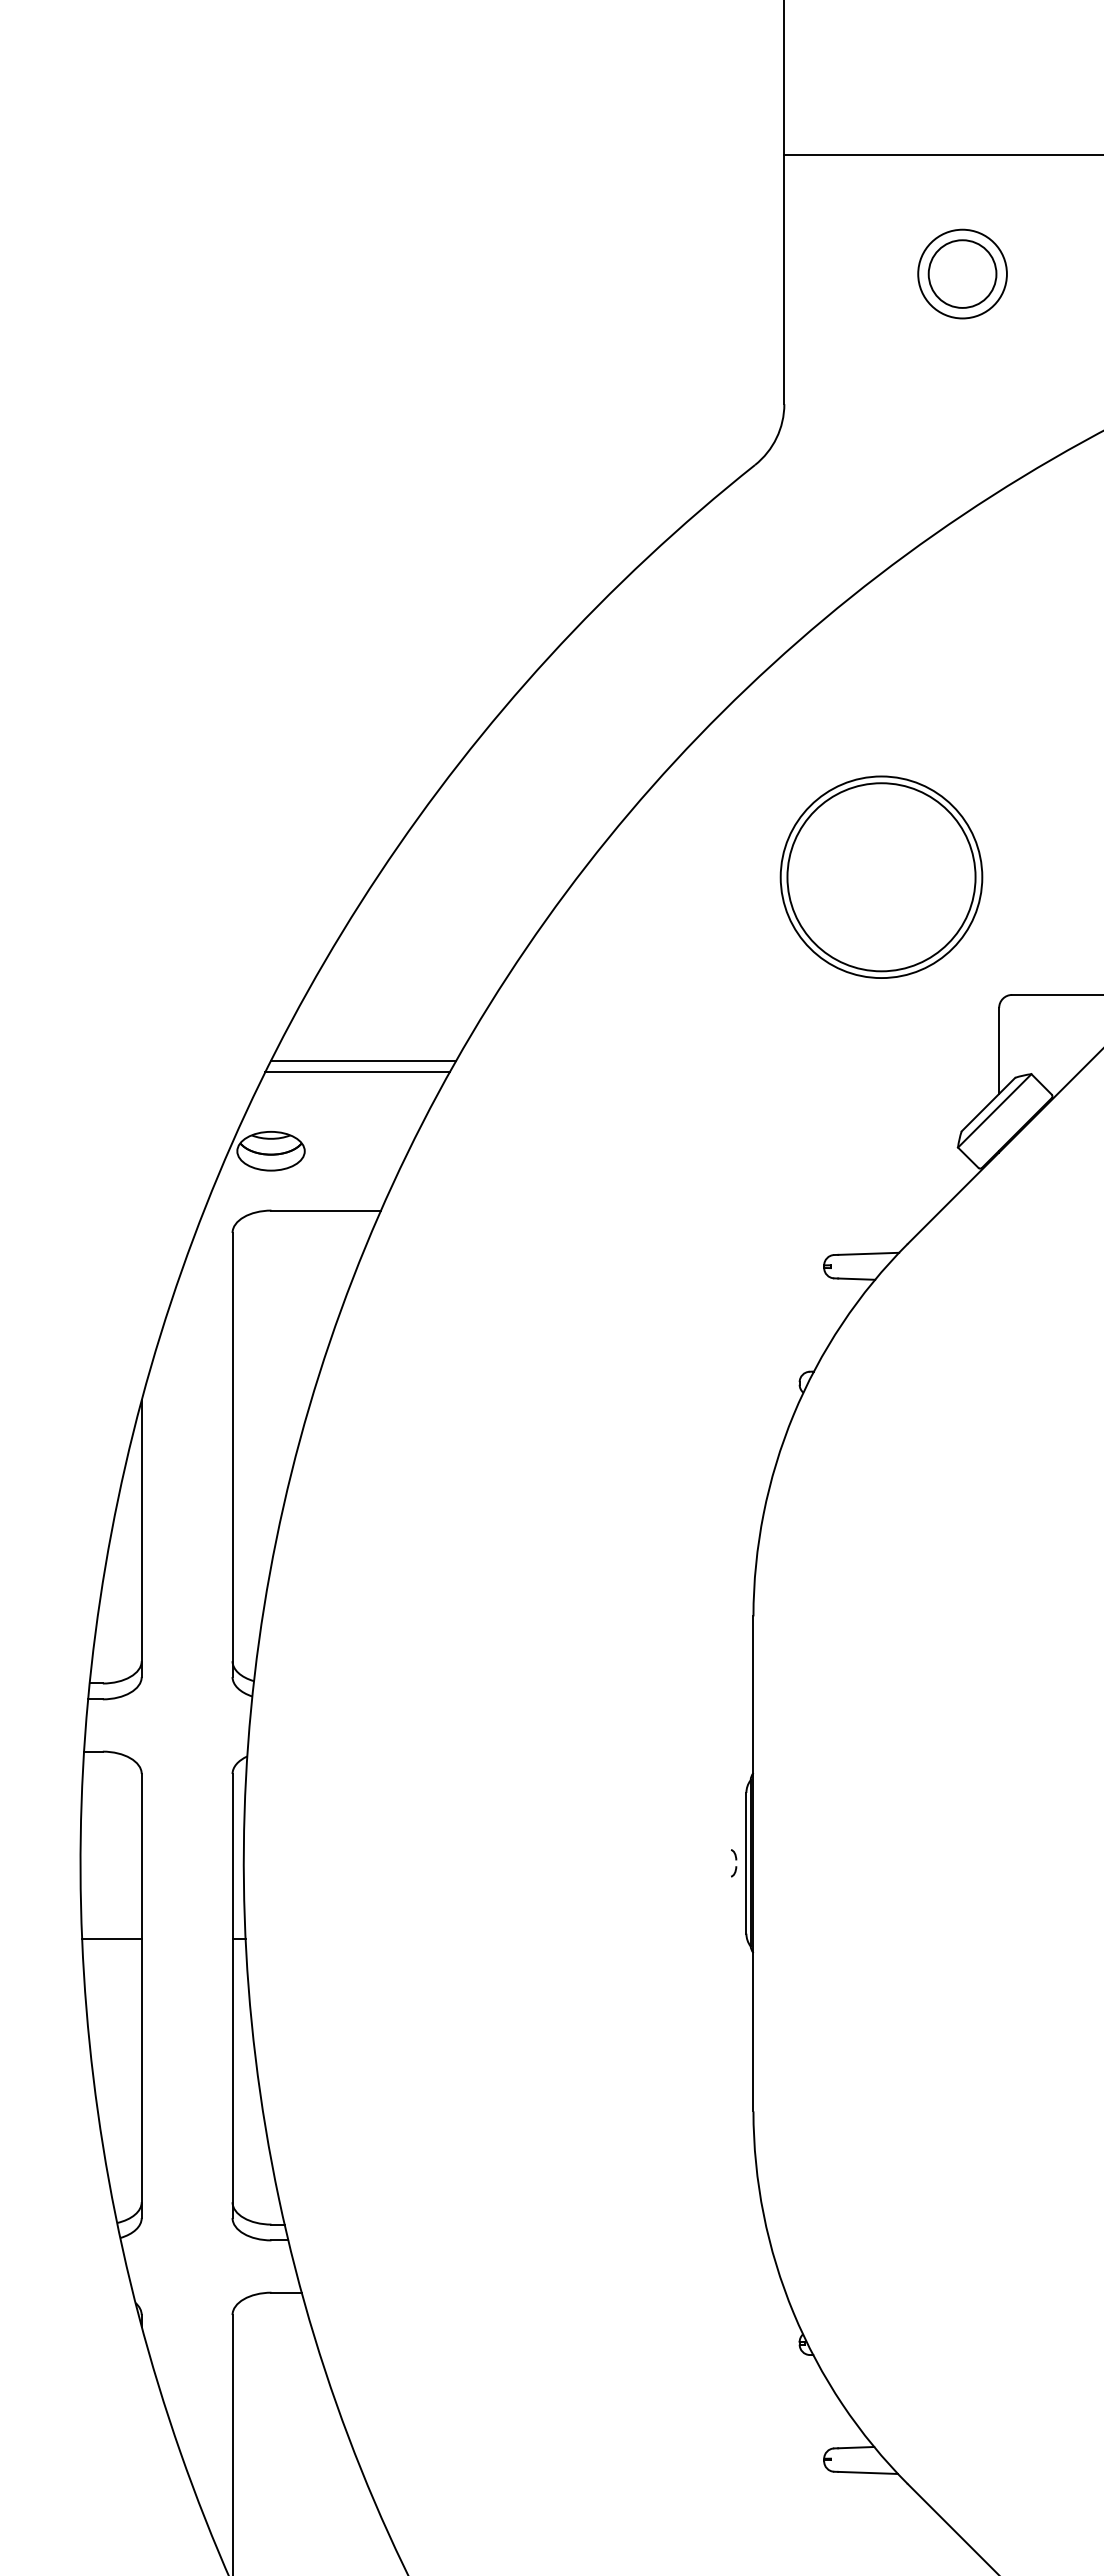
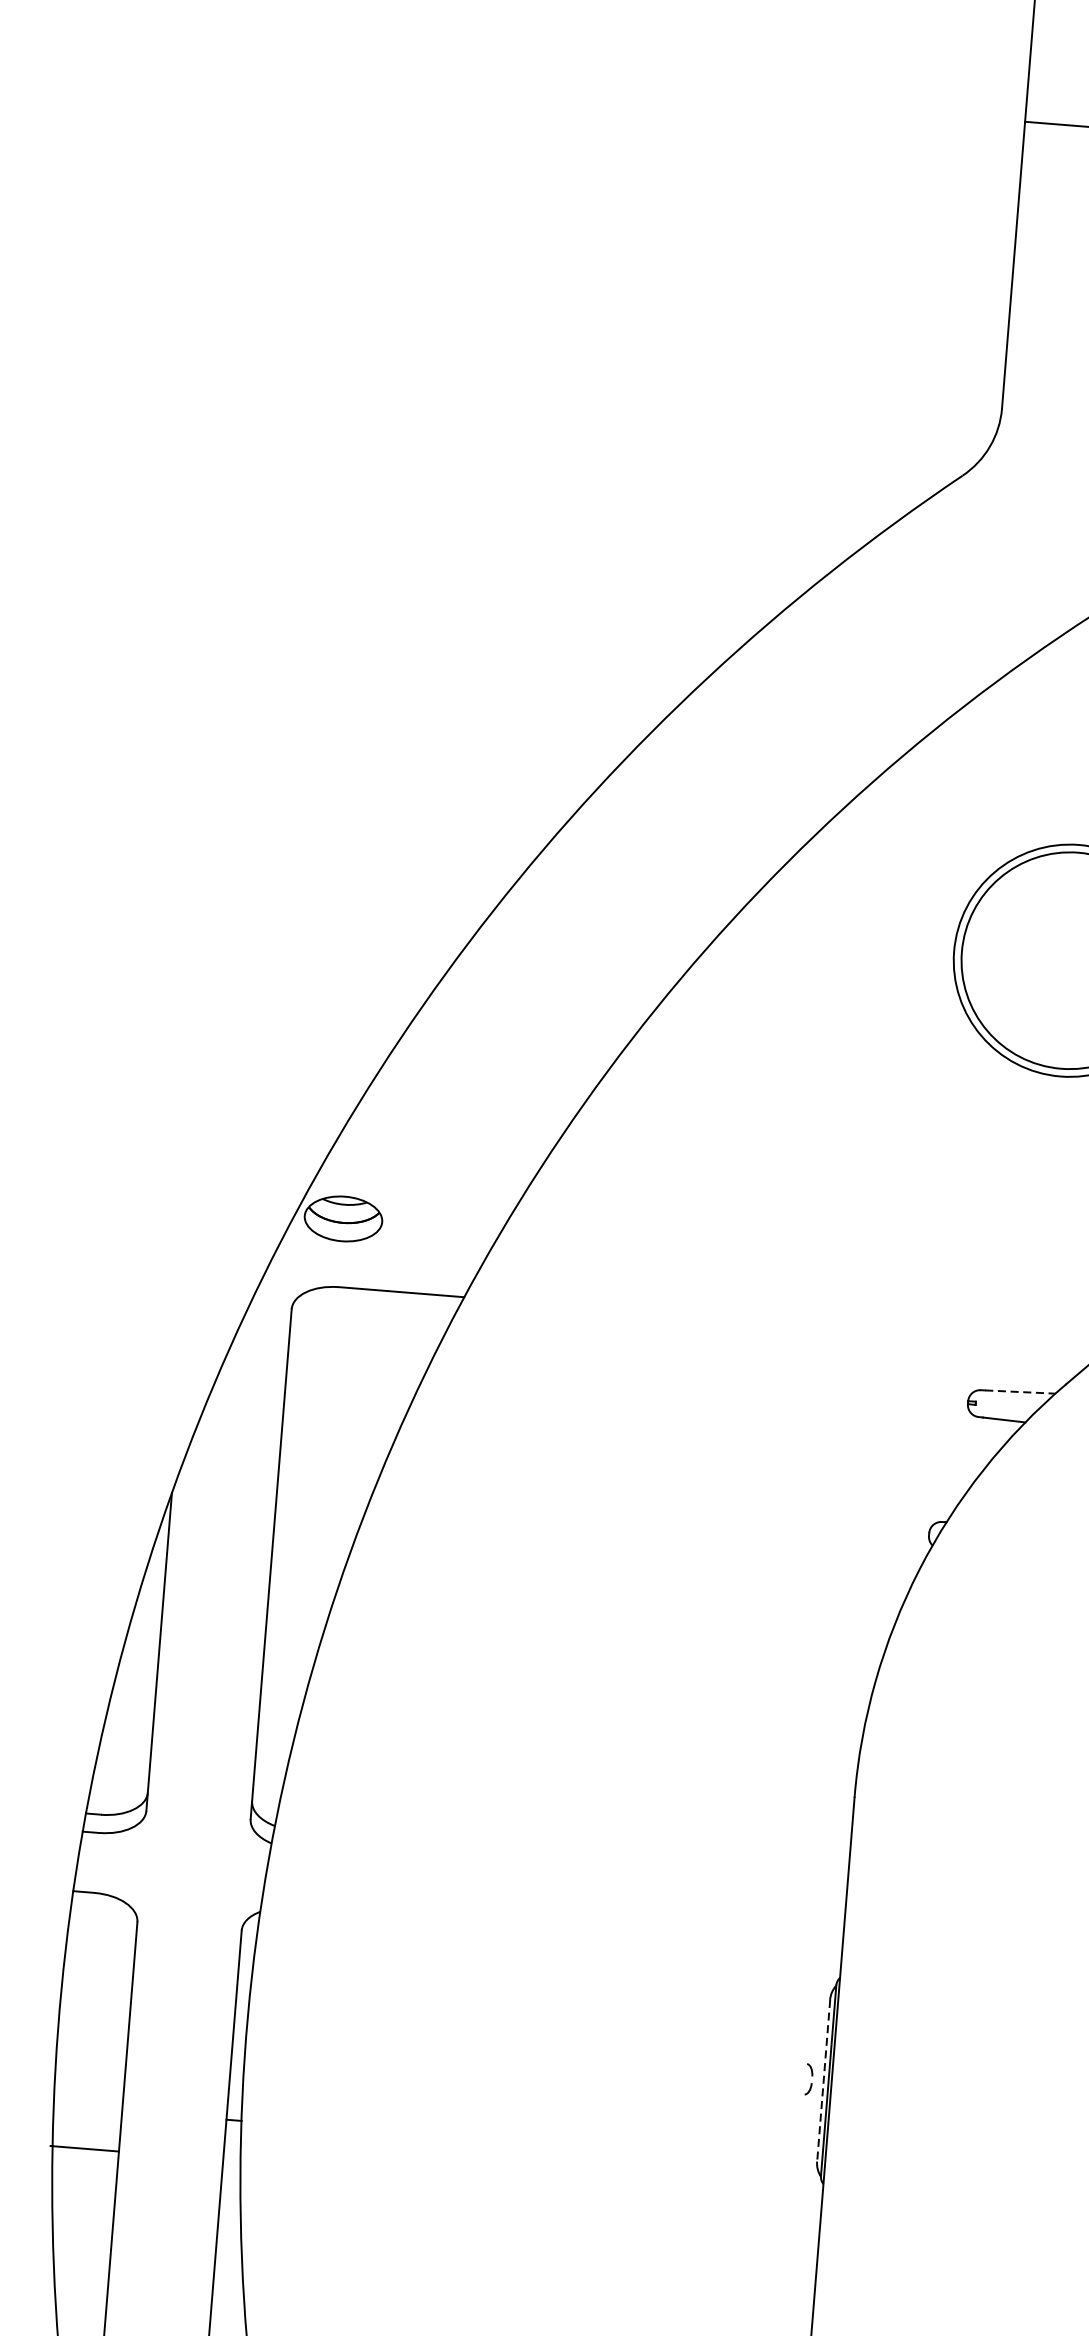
line: (363, 1060) -> (458, 1123), removed
line: (357, 1072) -> (450, 1136), removed
line: (868, 1253) -> (1020, 1391), solid -> dashed
line: (746, 1863) -> (823, 2080), solid -> dashed
line: (111, 1938) -> (84, 2148), moved

